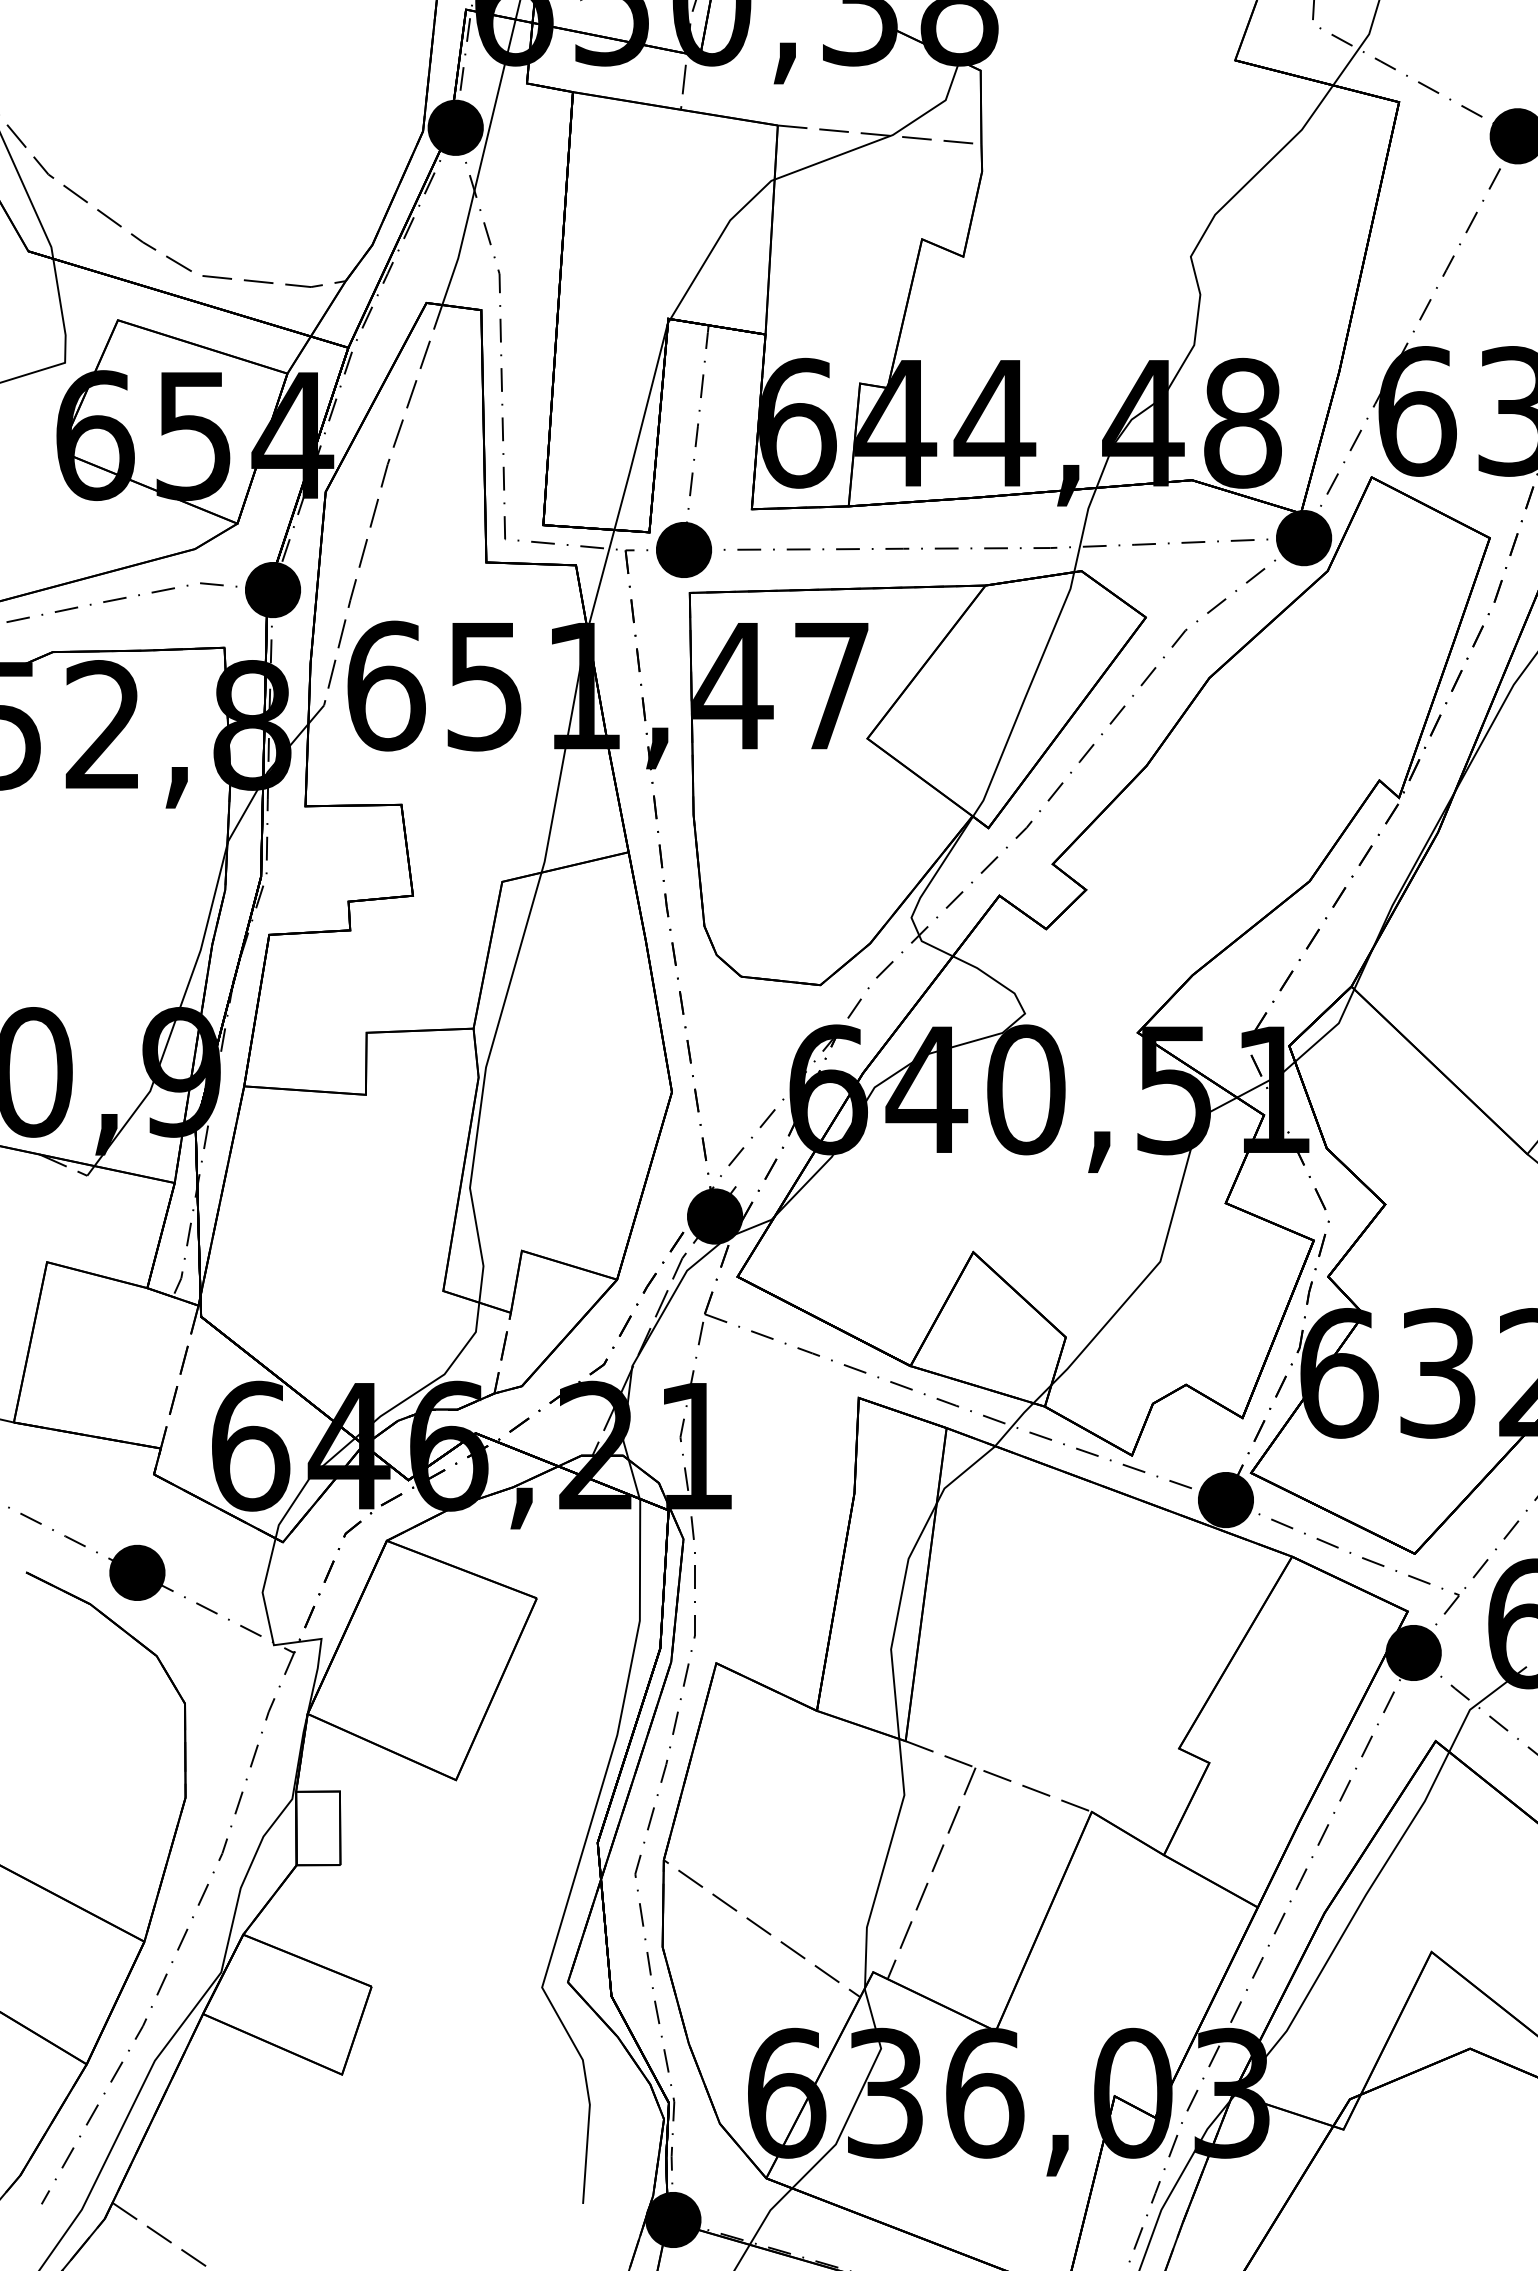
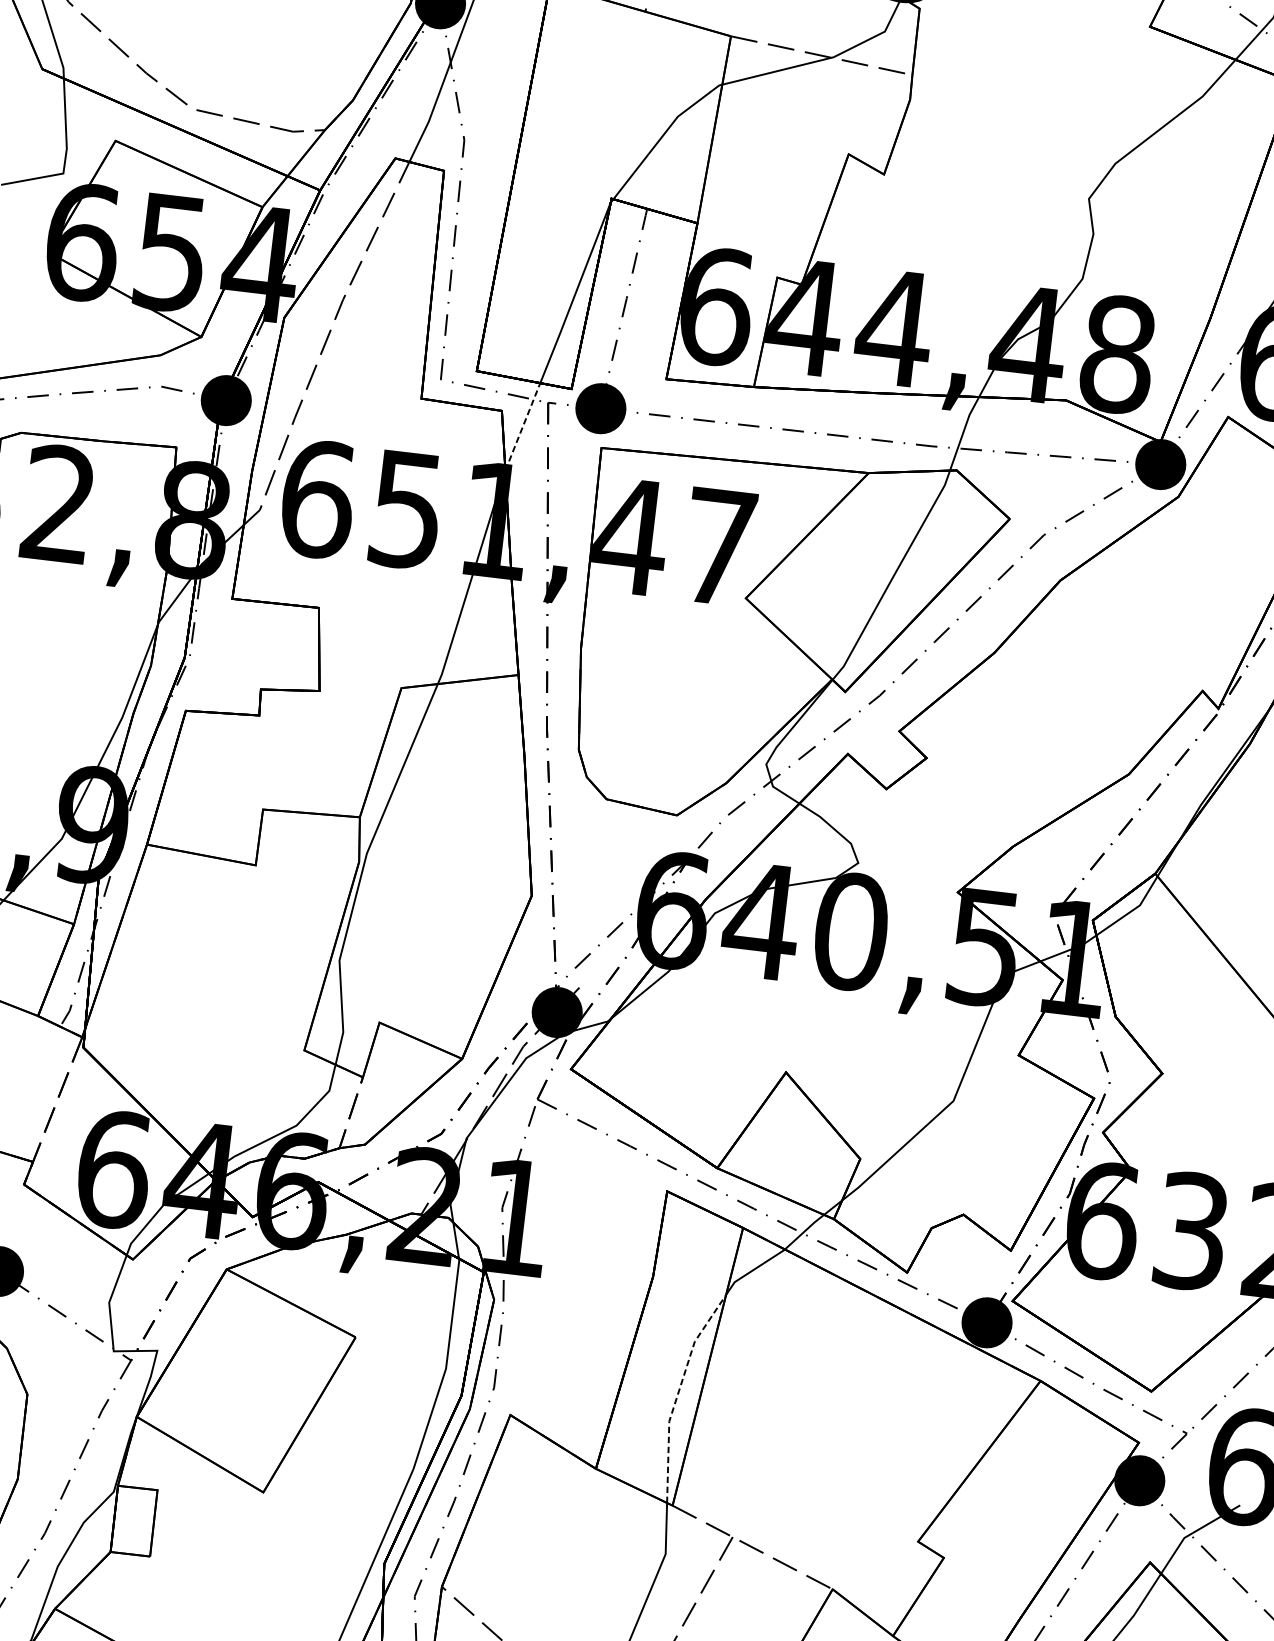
line: (601, 580) -> (523, 427), solid -> dashed
line: (897, 1617) -> (678, 1393), solid -> dashed

